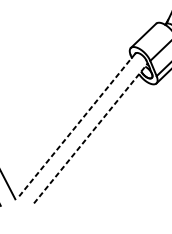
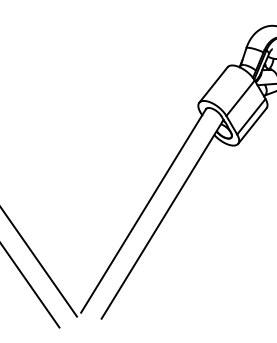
line: (77, 125) -> (143, 211), dashed -> solid
line: (90, 133) -> (162, 219), dashed -> solid

